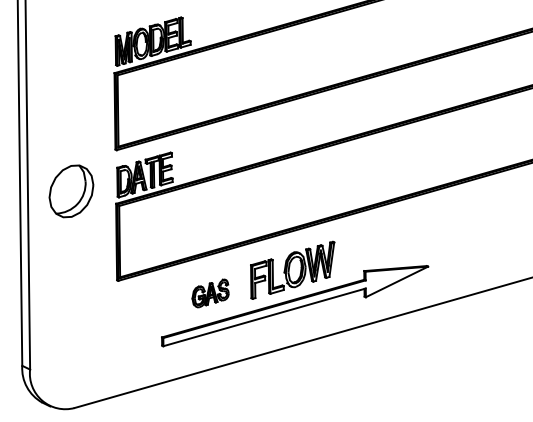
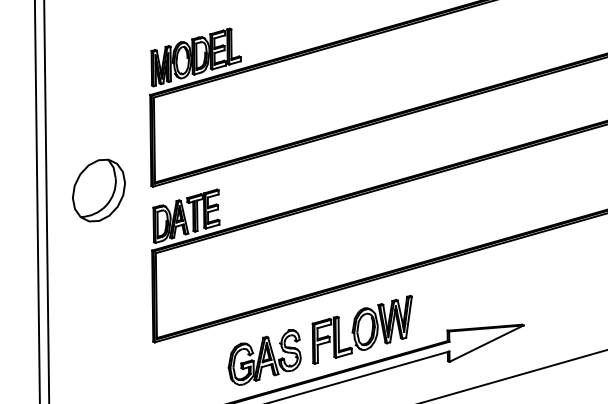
part: (71, 191) -> (99, 190), moved
part: (210, 293) -> (264, 357), size x1.67

